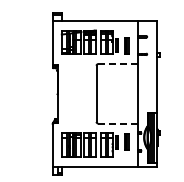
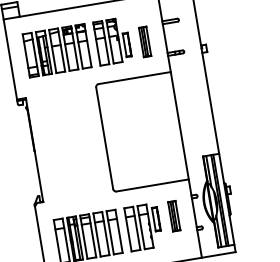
line: (118, 64) -> (135, 78), dashed -> solid
line: (118, 123) -> (153, 185), dashed -> solid

